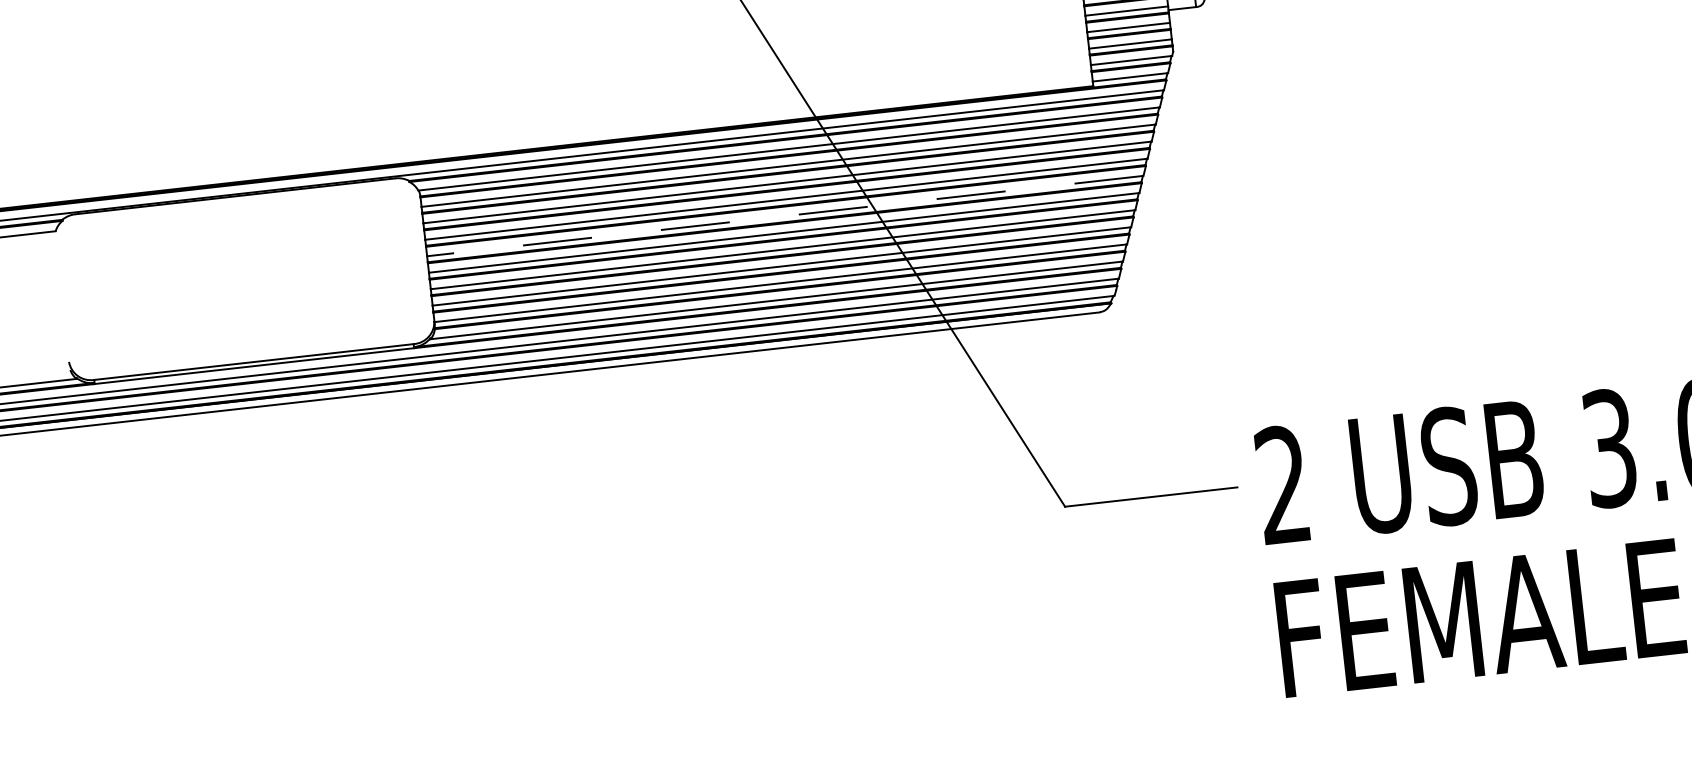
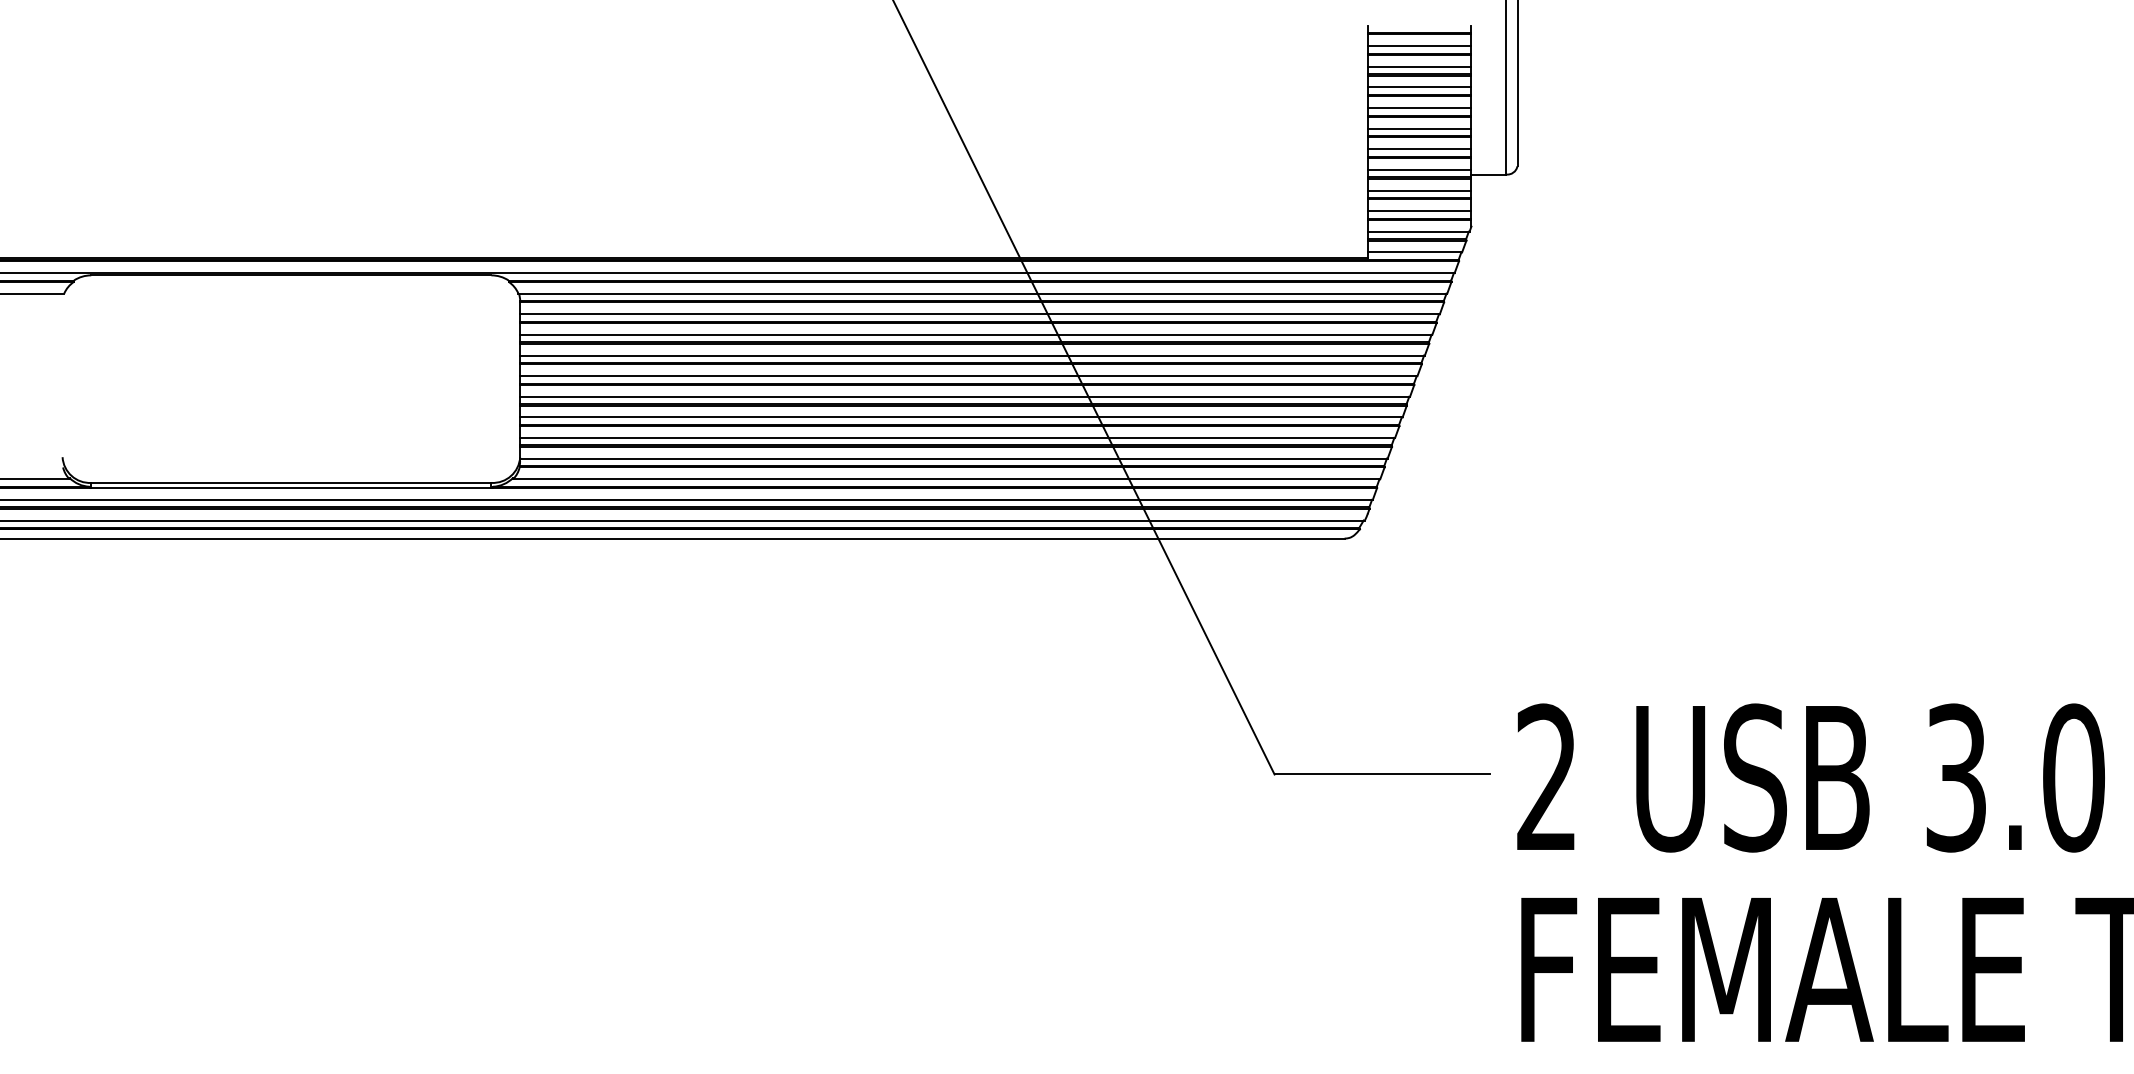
line: (785, 216) -> (968, 376), dashed -> solid

